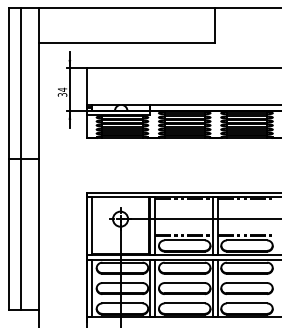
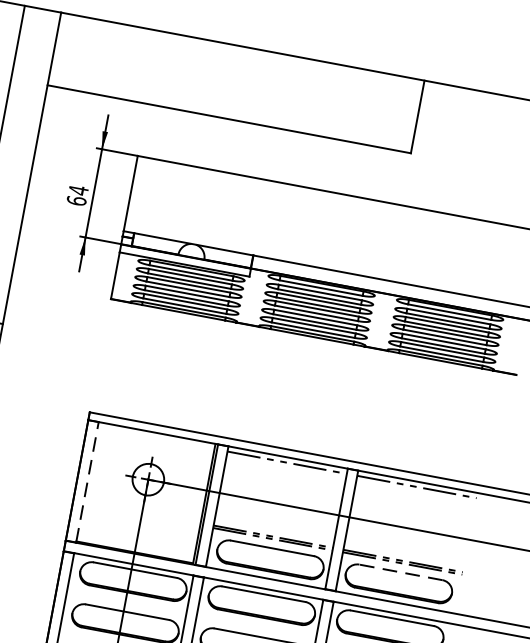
text: (62, 94) -> (76, 200), 34 -> 64
line: (92, 225) -> (88, 481), solid -> dashed
line: (246, 240) -> (399, 572), solid -> dashed

